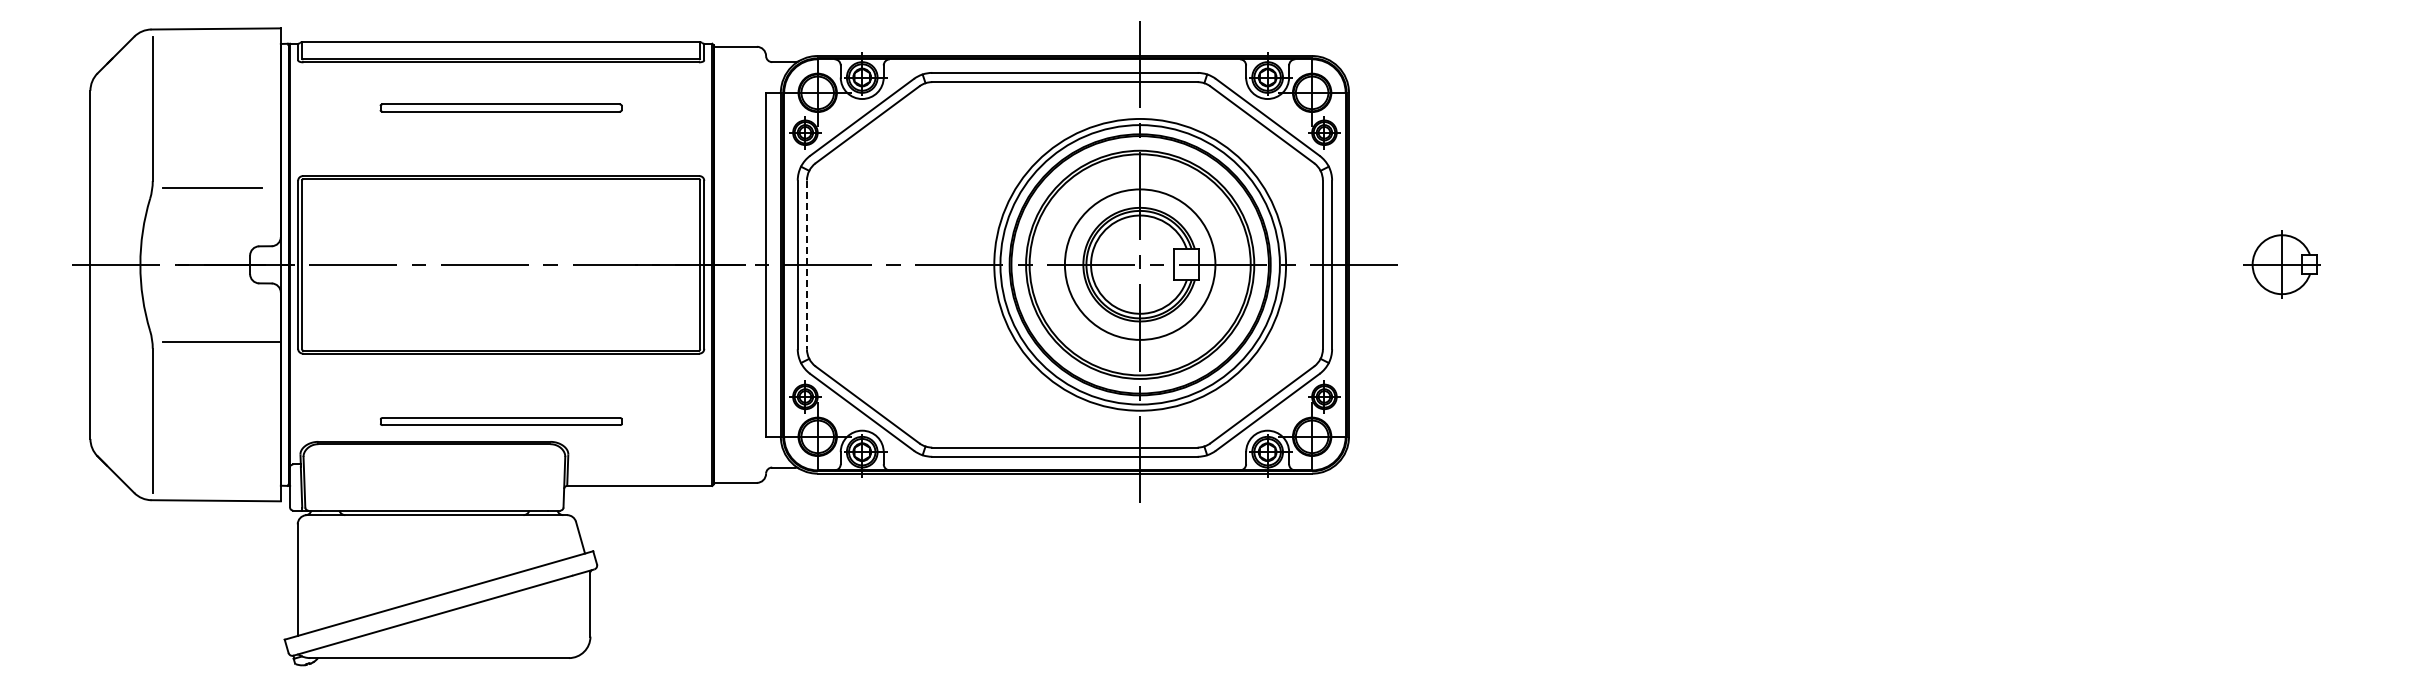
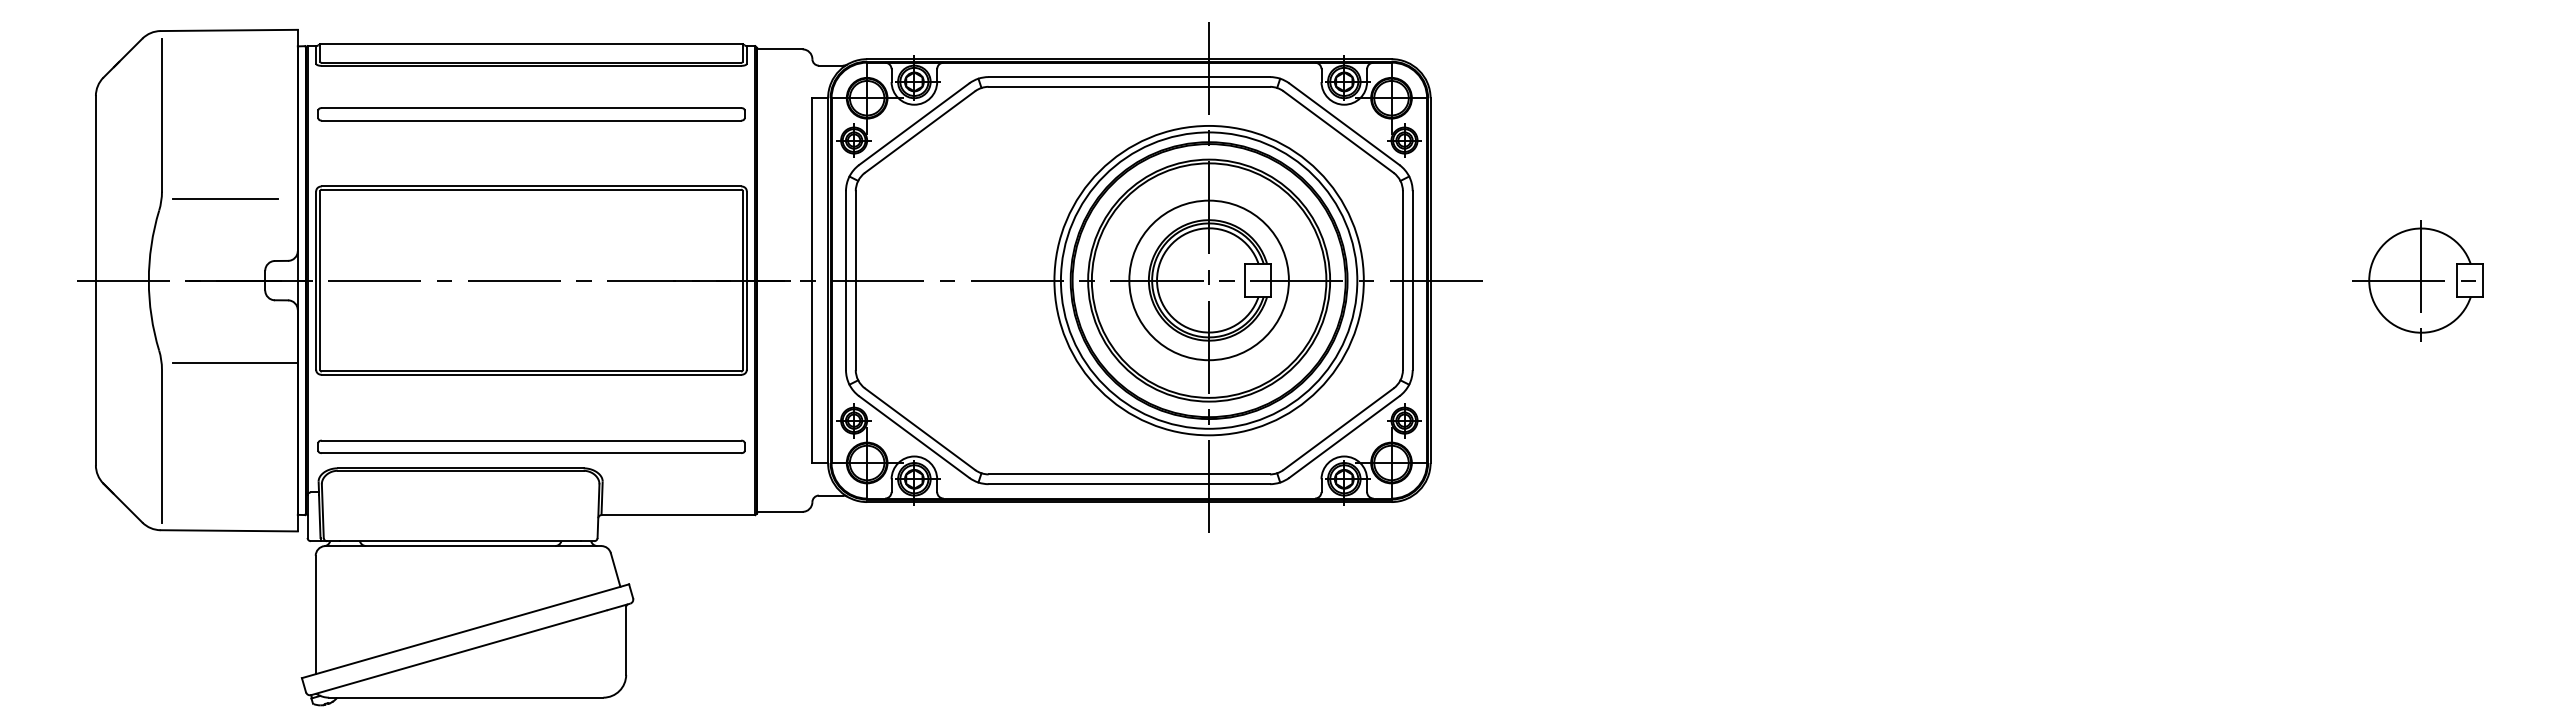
part: (500, 107) -> (530, 113), size x1.67
part: (2280, 264) -> (2418, 280), size x1.67
line: (806, 265) -> (855, 281), dashed -> solid
part: (501, 421) -> (531, 446), size x1.67

